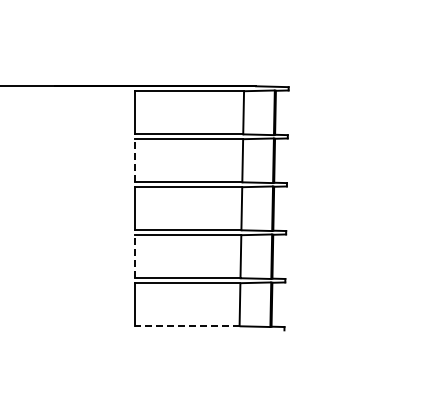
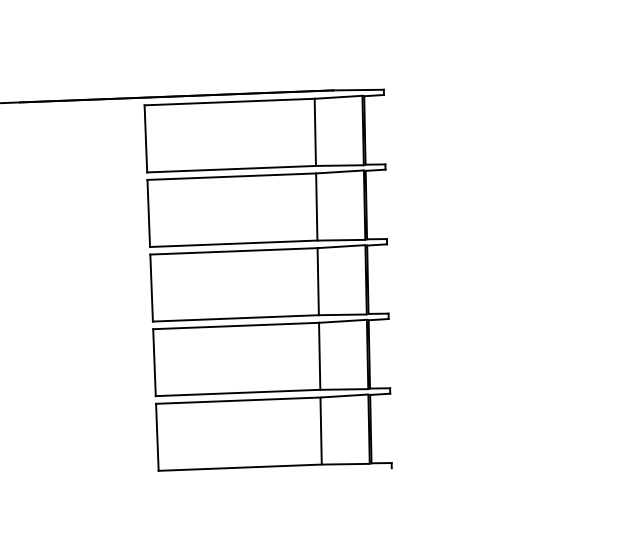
line: (134, 160) -> (148, 213), dashed -> solid
line: (134, 256) -> (154, 362), dashed -> solid
line: (186, 326) -> (239, 468), dashed -> solid

